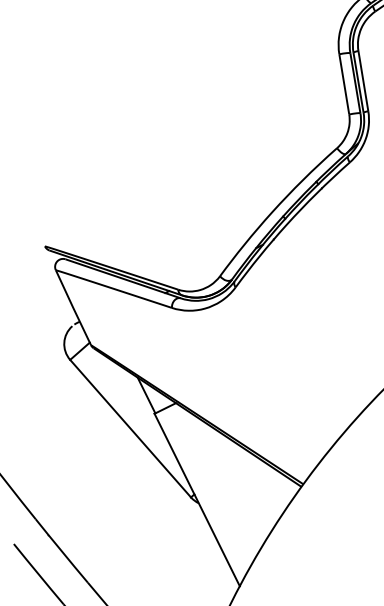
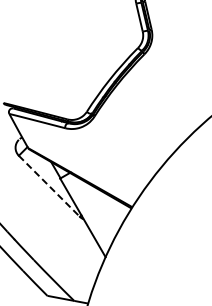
line: (130, 429) -> (49, 186), solid -> dashed

